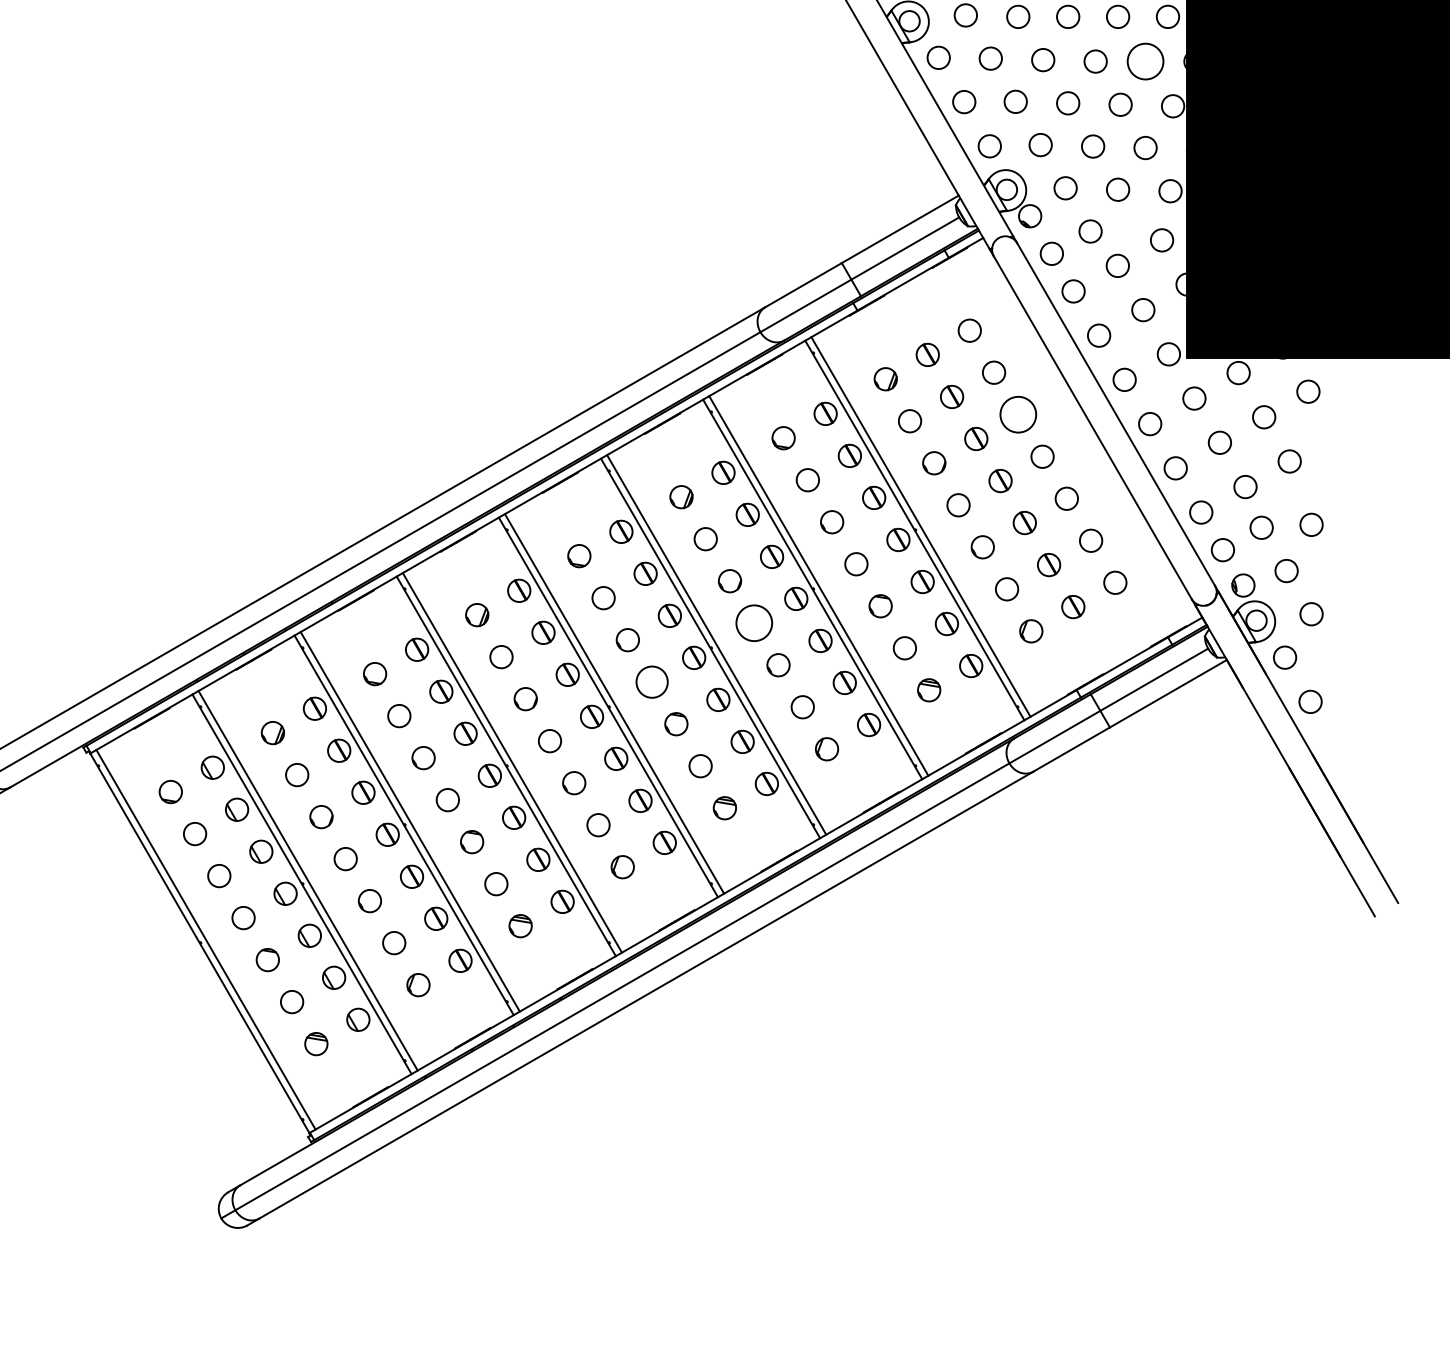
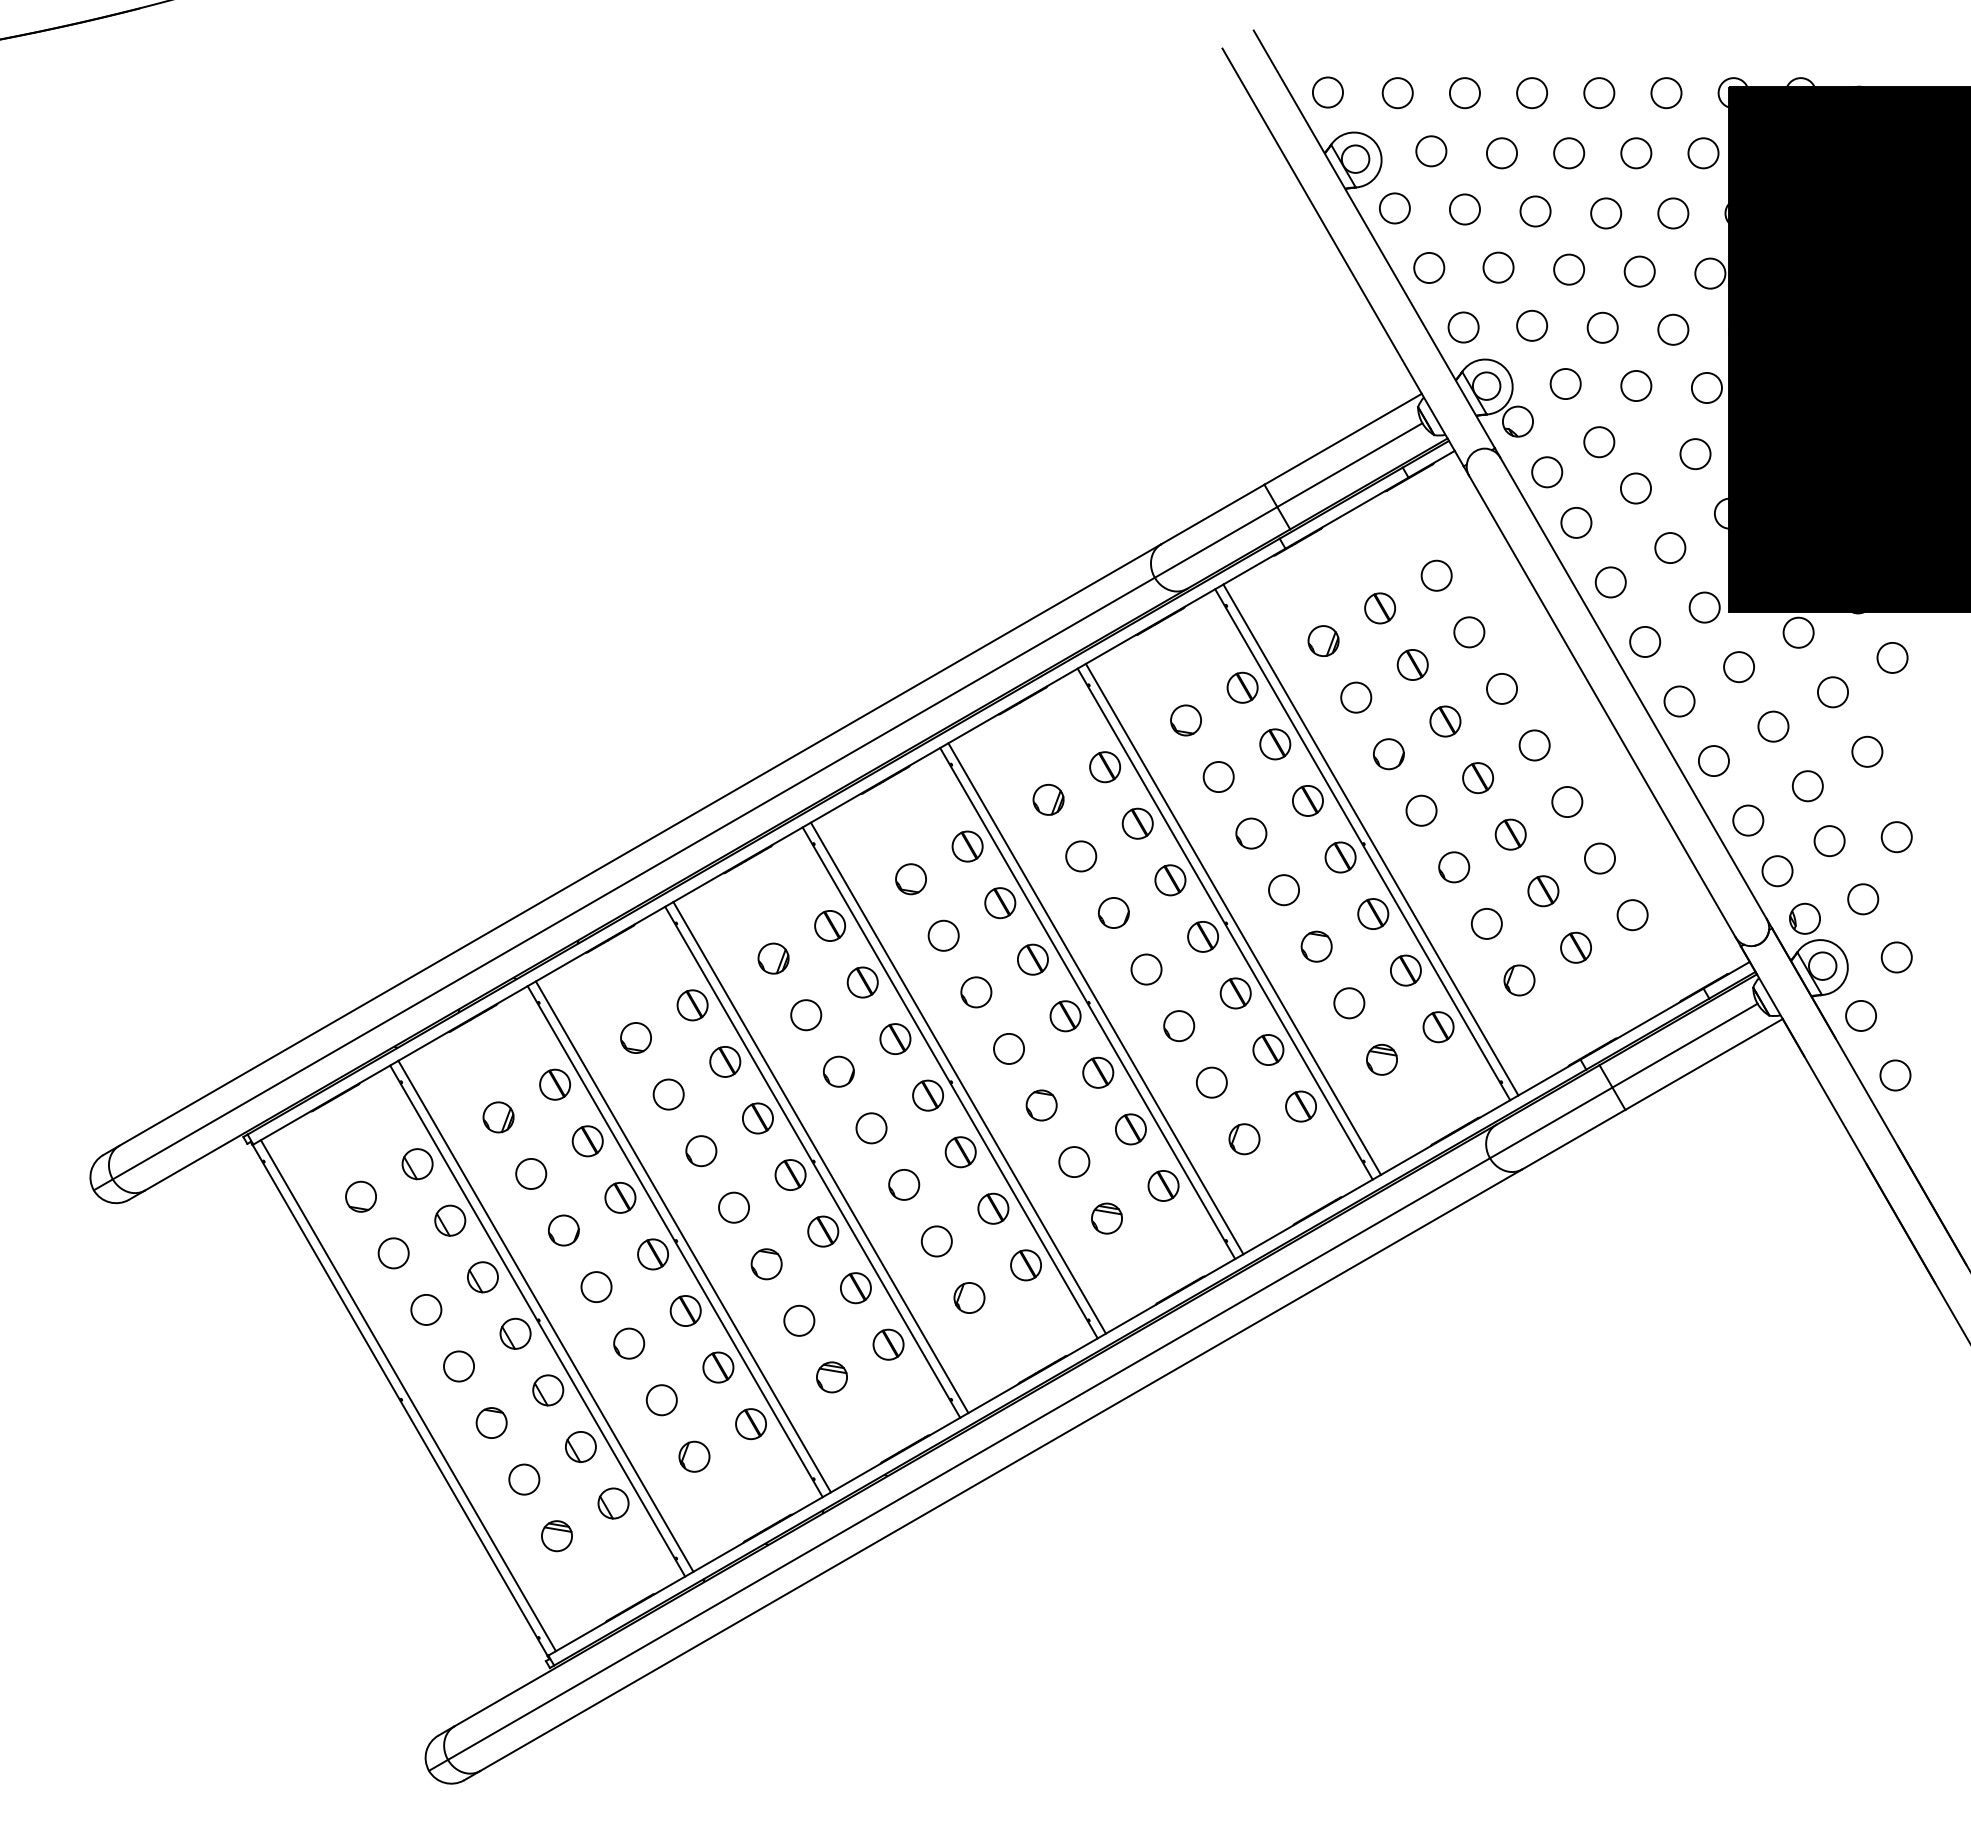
circle: (1145, 61) -> (1673, 213), size x0.62
circle: (1017, 414) -> (1501, 688), size x0.62
circle: (754, 623) -> (1146, 969), size x0.62
circle: (651, 681) -> (1008, 1048), size x0.71

